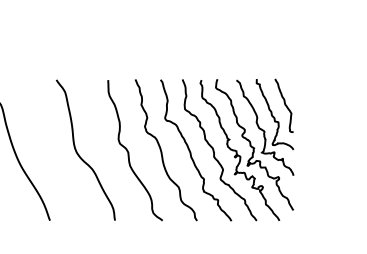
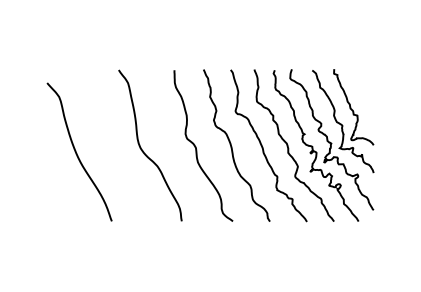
curve: (284, 104) -> (363, 96), removed

